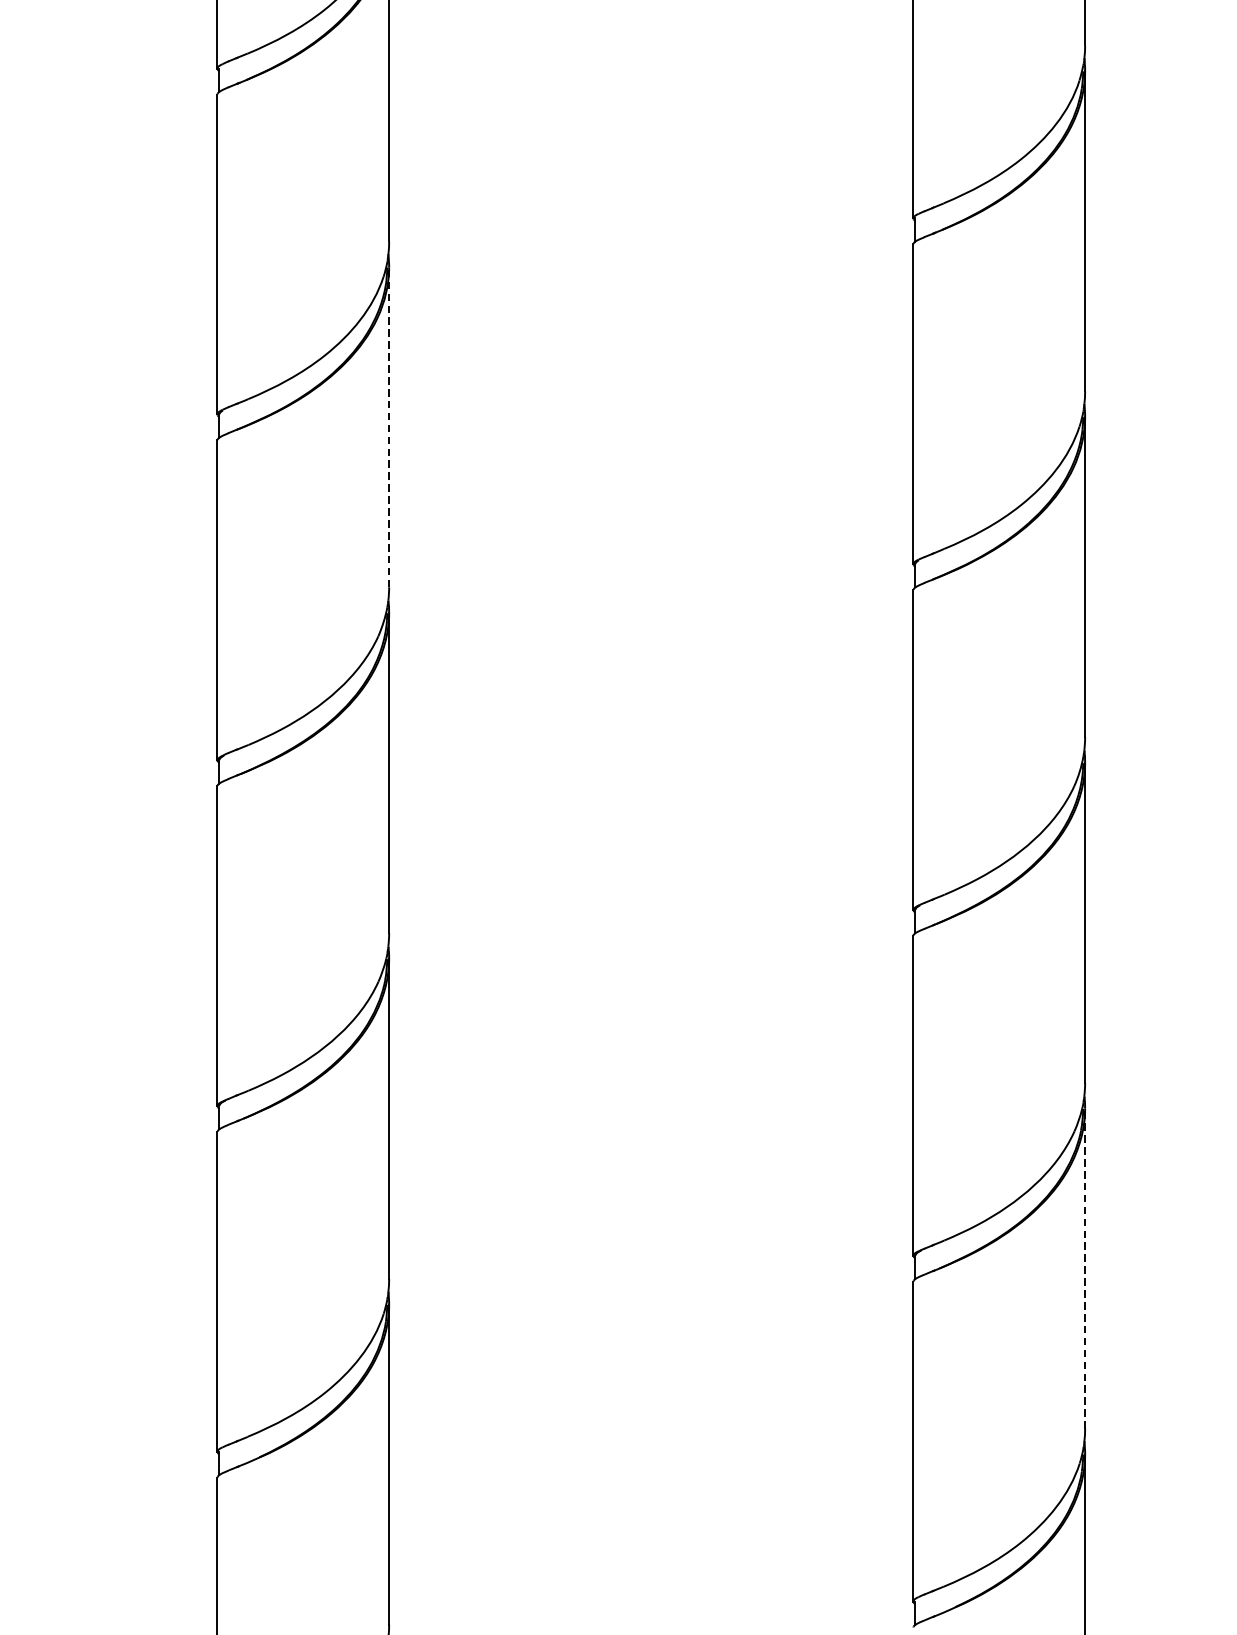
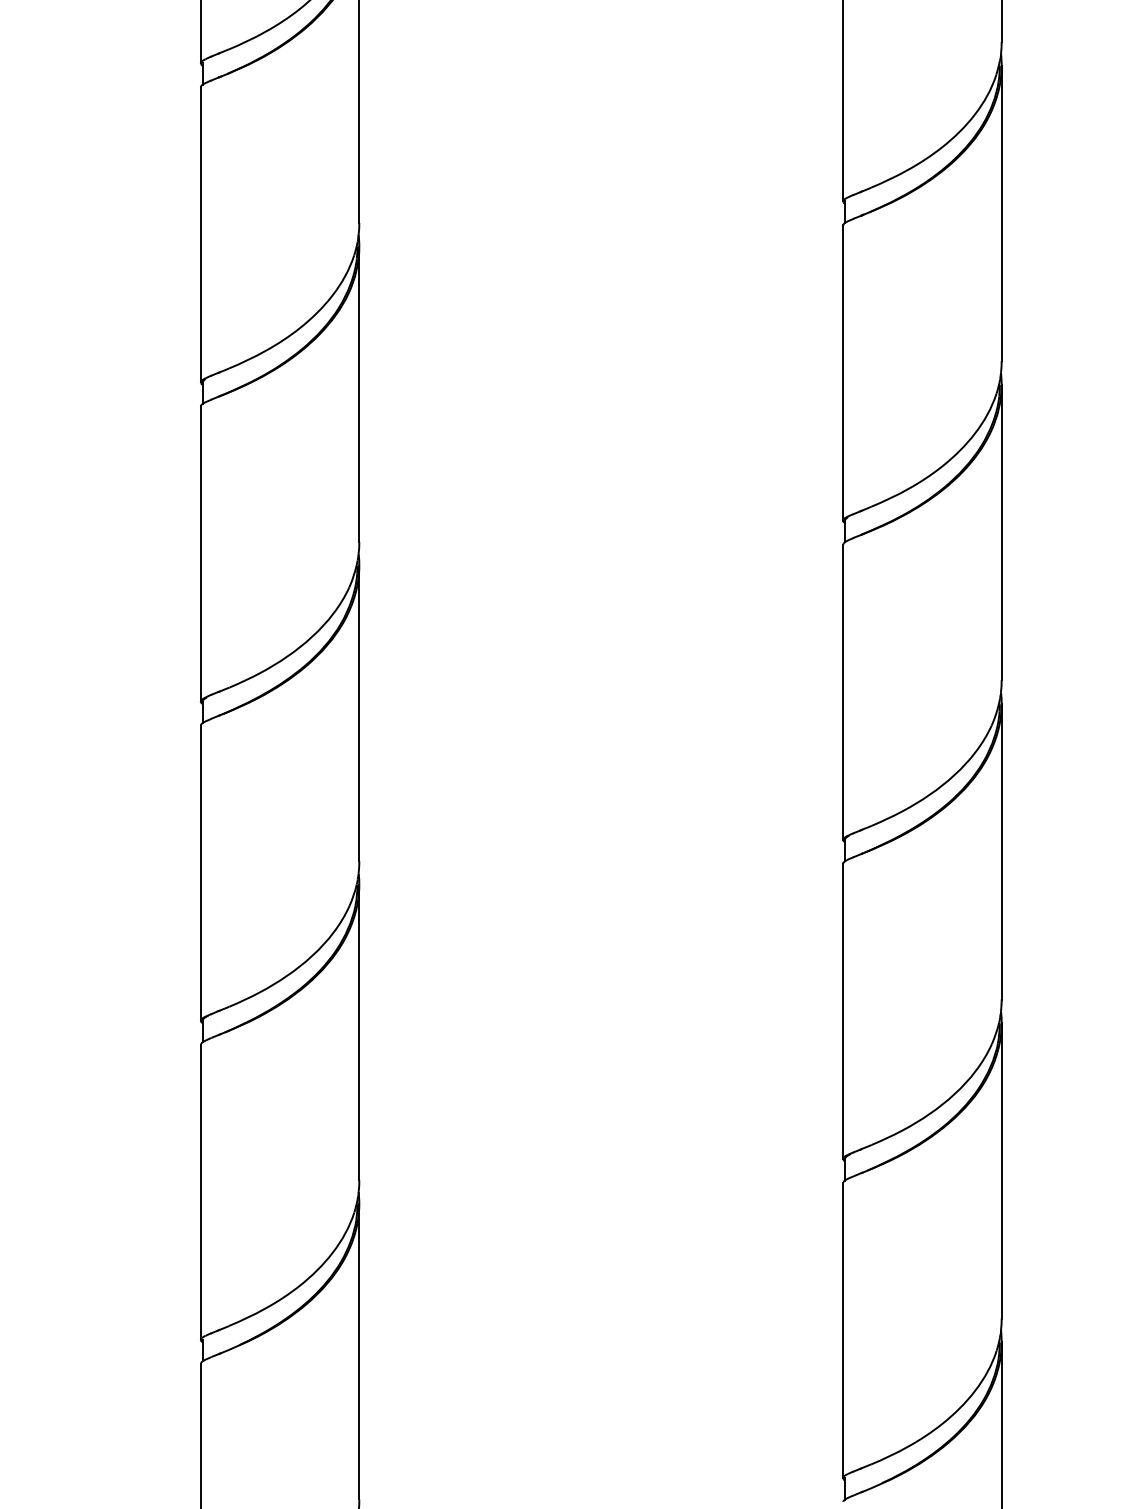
line: (389, 427) -> (359, 394), dashed -> solid
line: (1084, 1268) -> (1001, 1170), dashed -> solid

